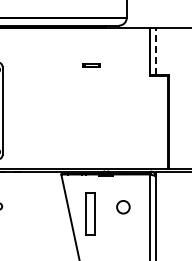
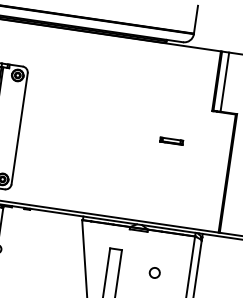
line: (156, 51) -> (225, 81), dashed -> solid
part: (91, 65) -> (171, 141), moved
circle: (123, 206) -> (155, 272), size x0.62

